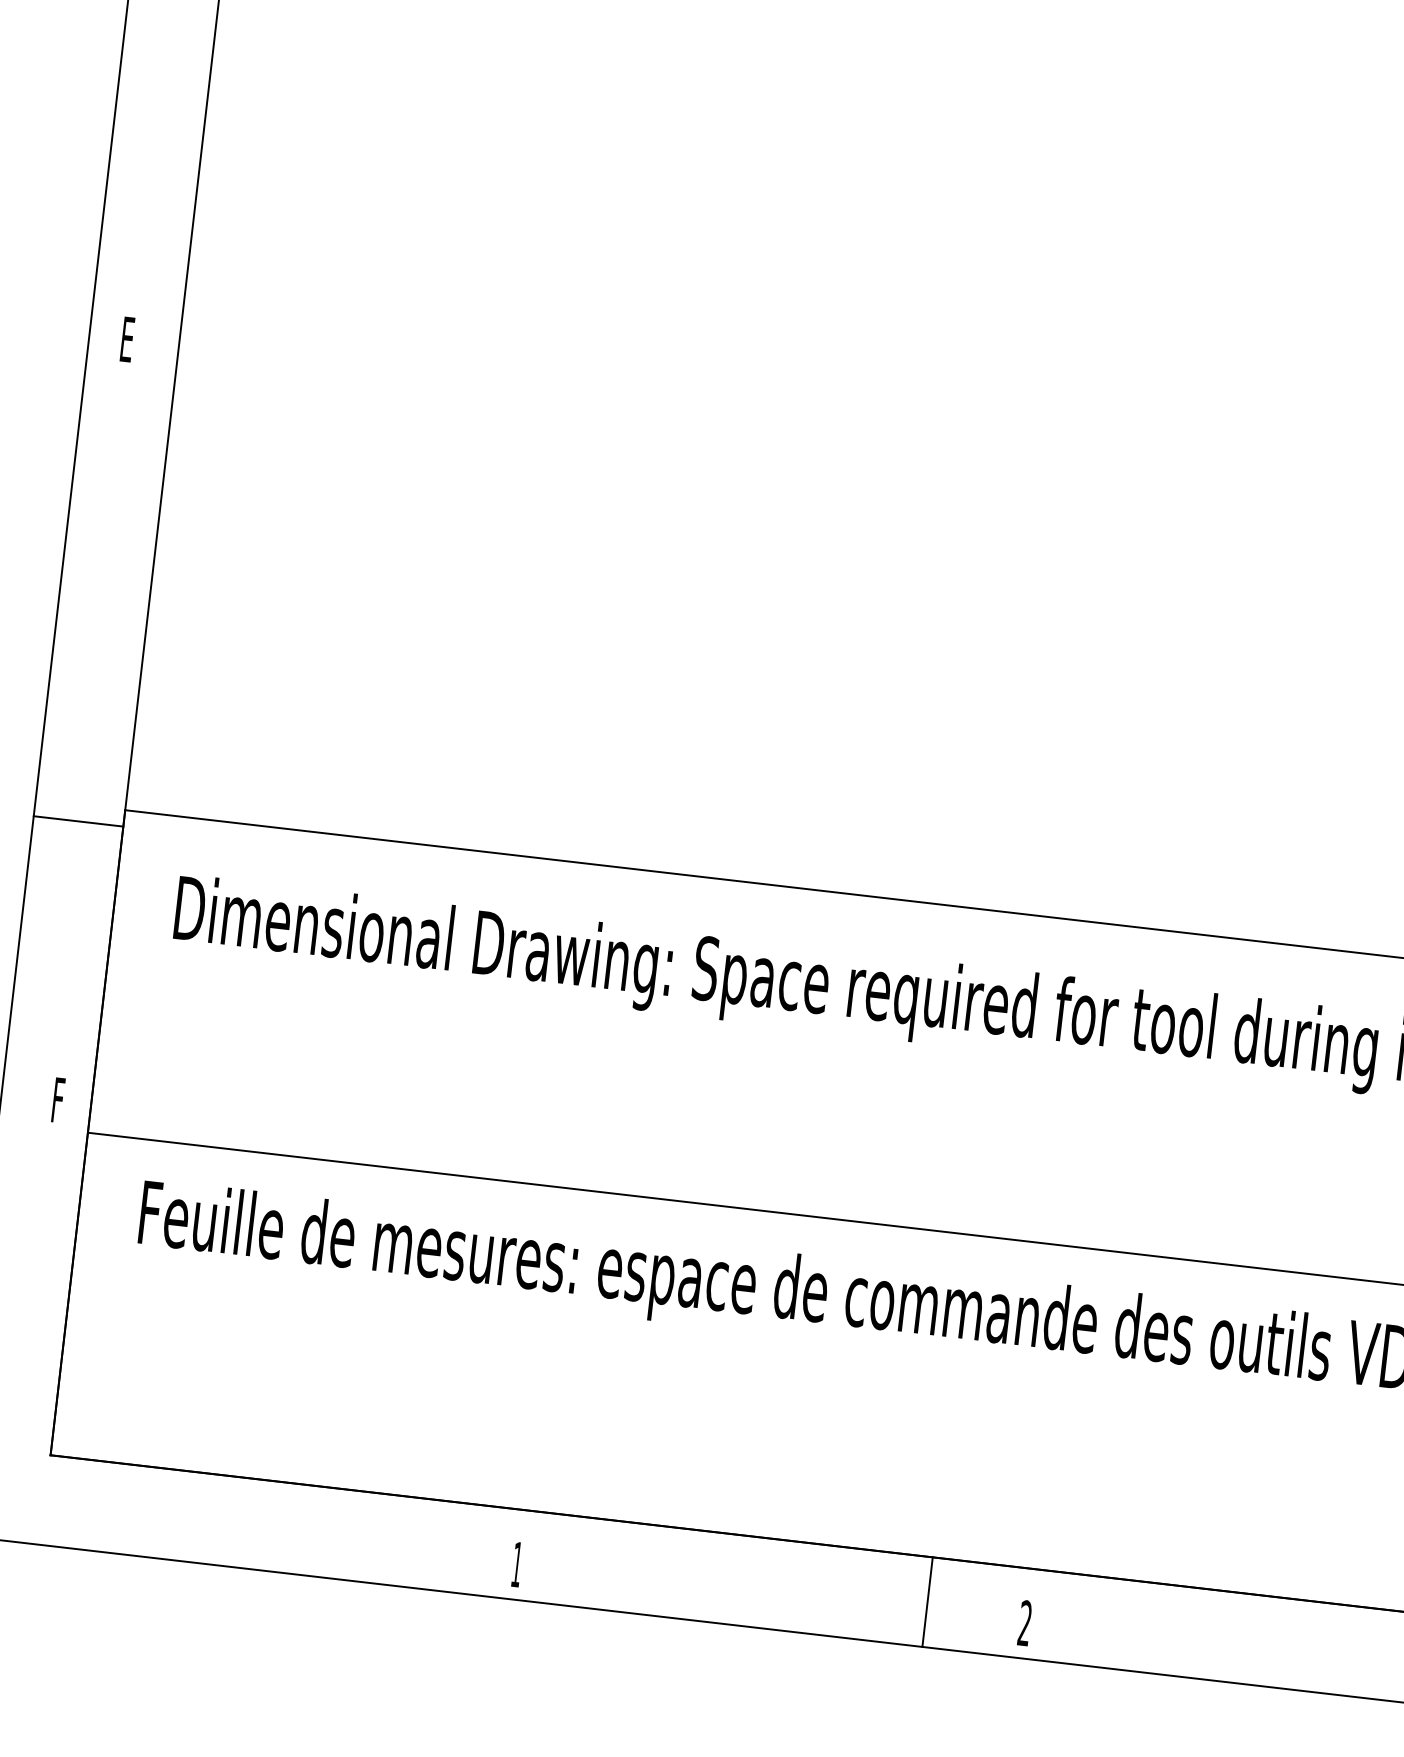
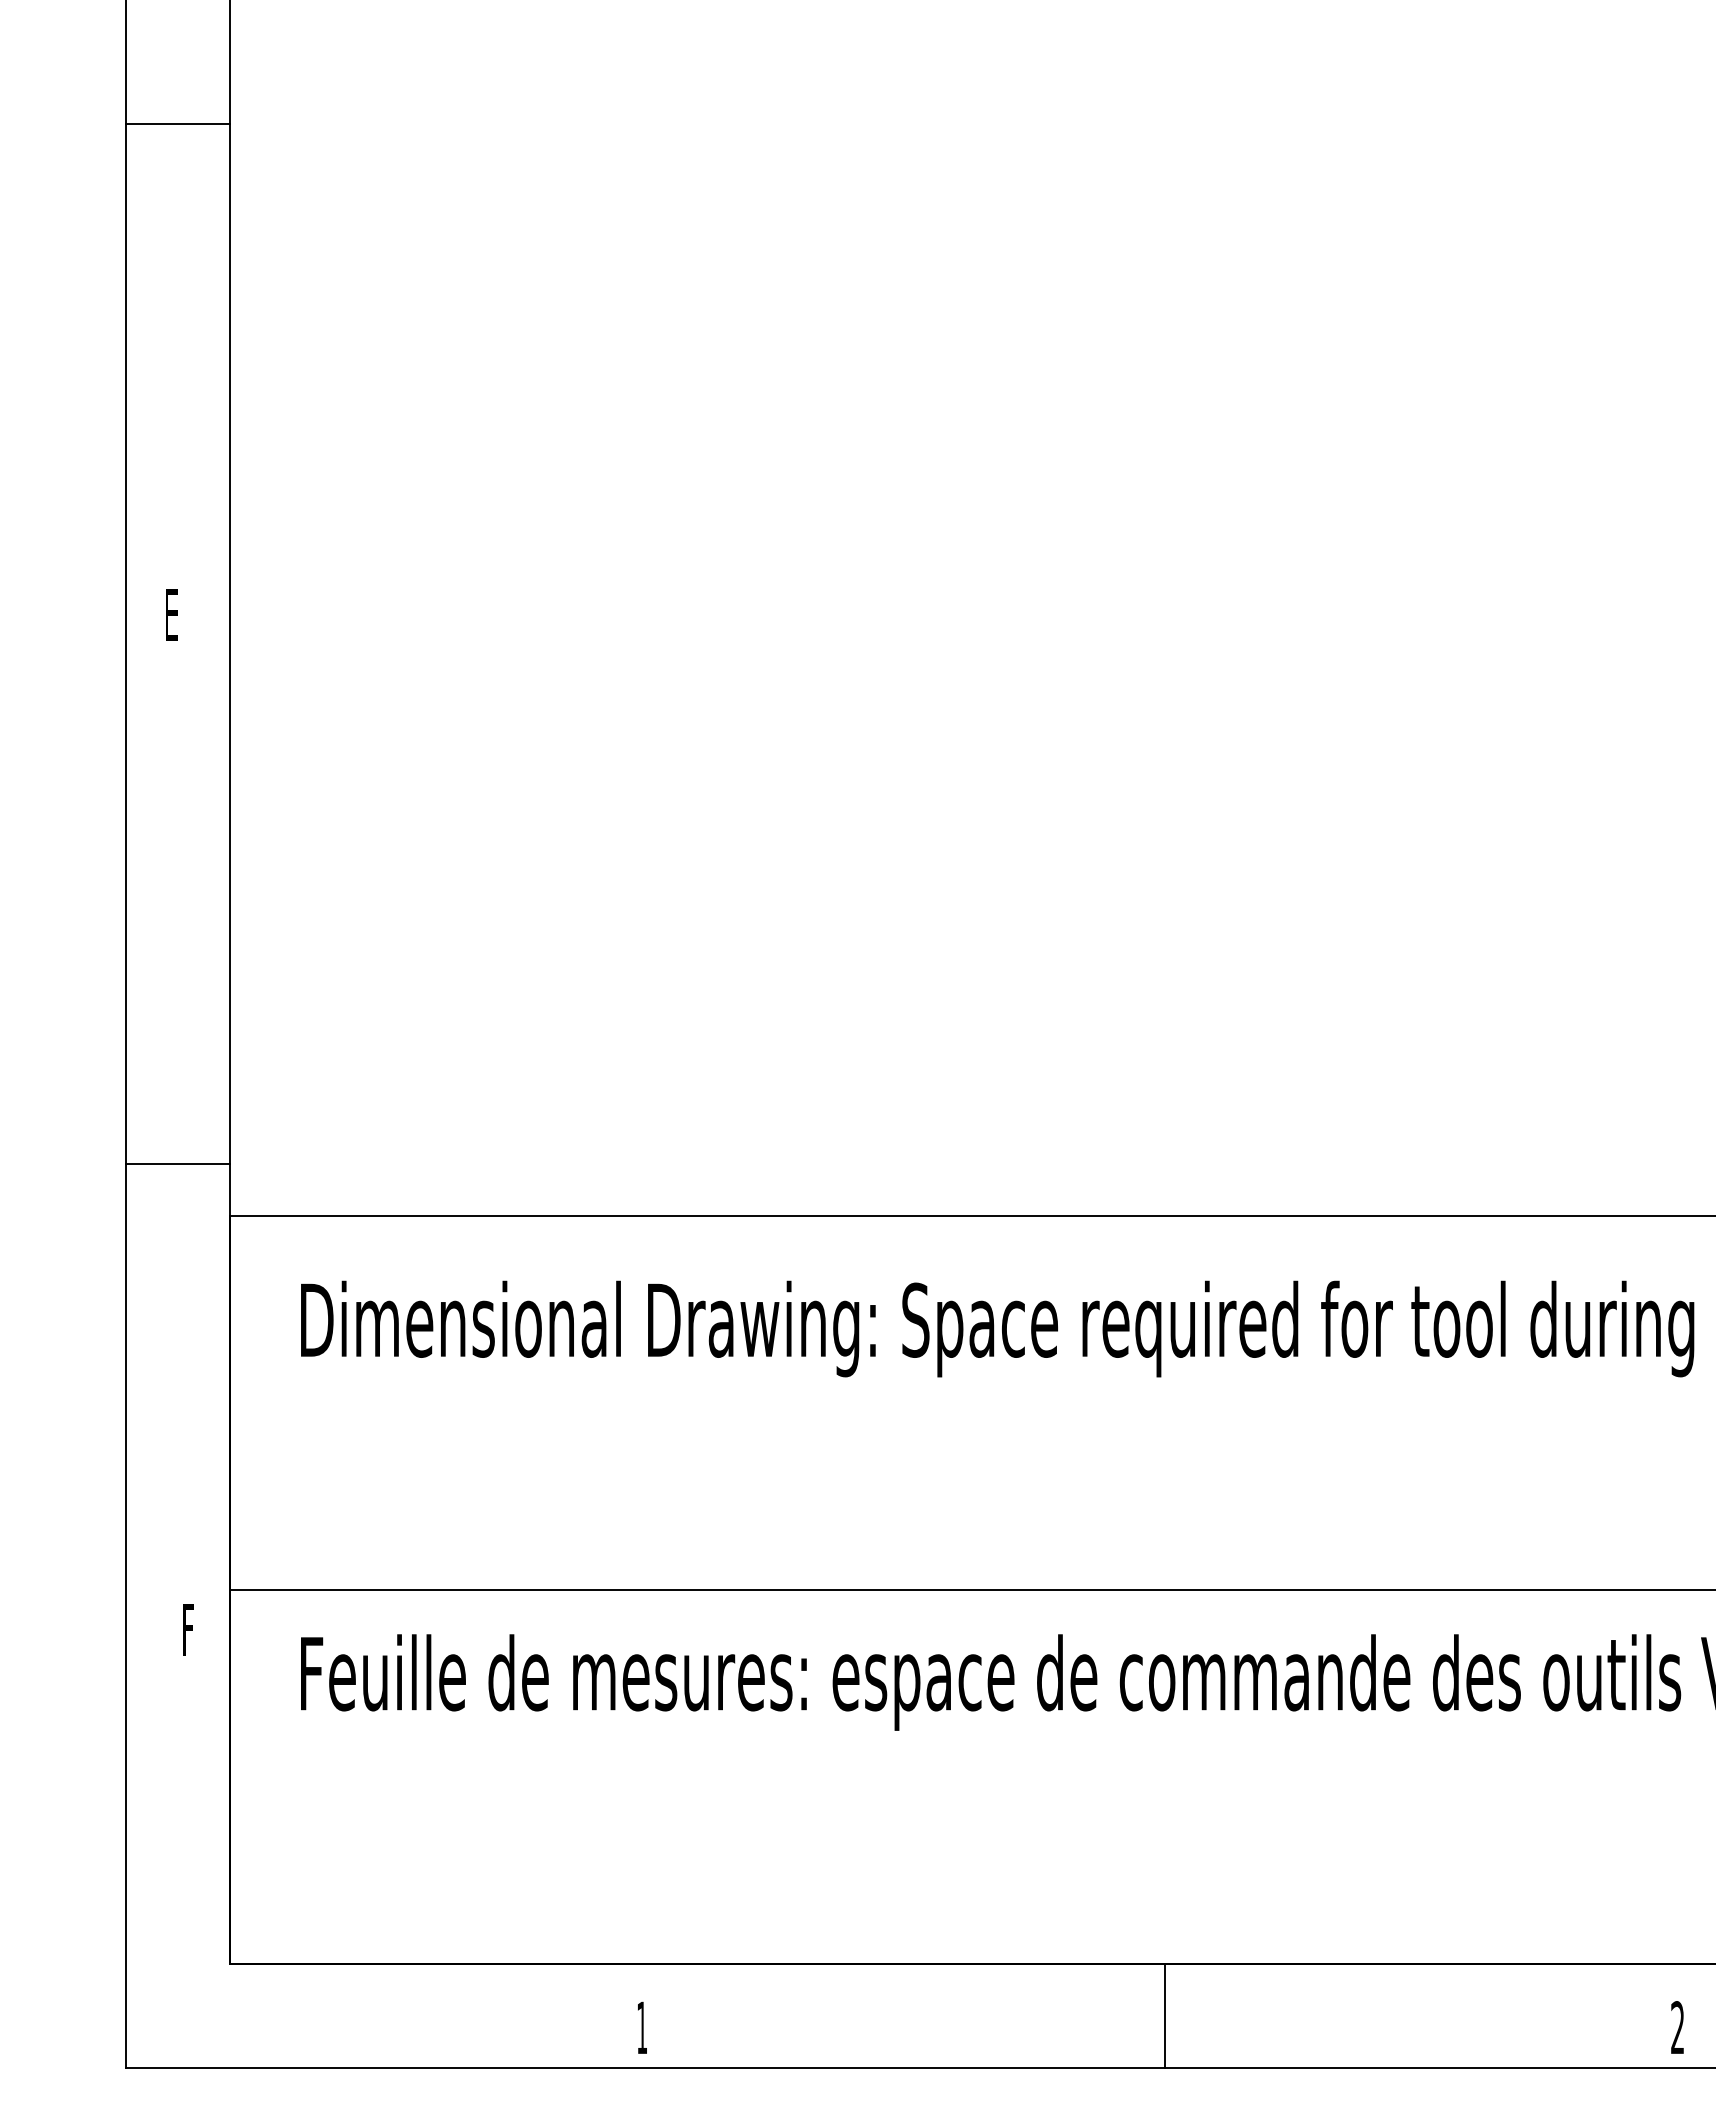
text: (127, 339) -> (171, 614), moved
line: (78, 821) -> (177, 1163), moved
text: (58, 1099) -> (188, 1629), moved
text: (517, 1564) -> (642, 2027), moved
line: (927, 1602) -> (1165, 2016), moved
text: (1024, 1623) -> (1677, 2027), moved

